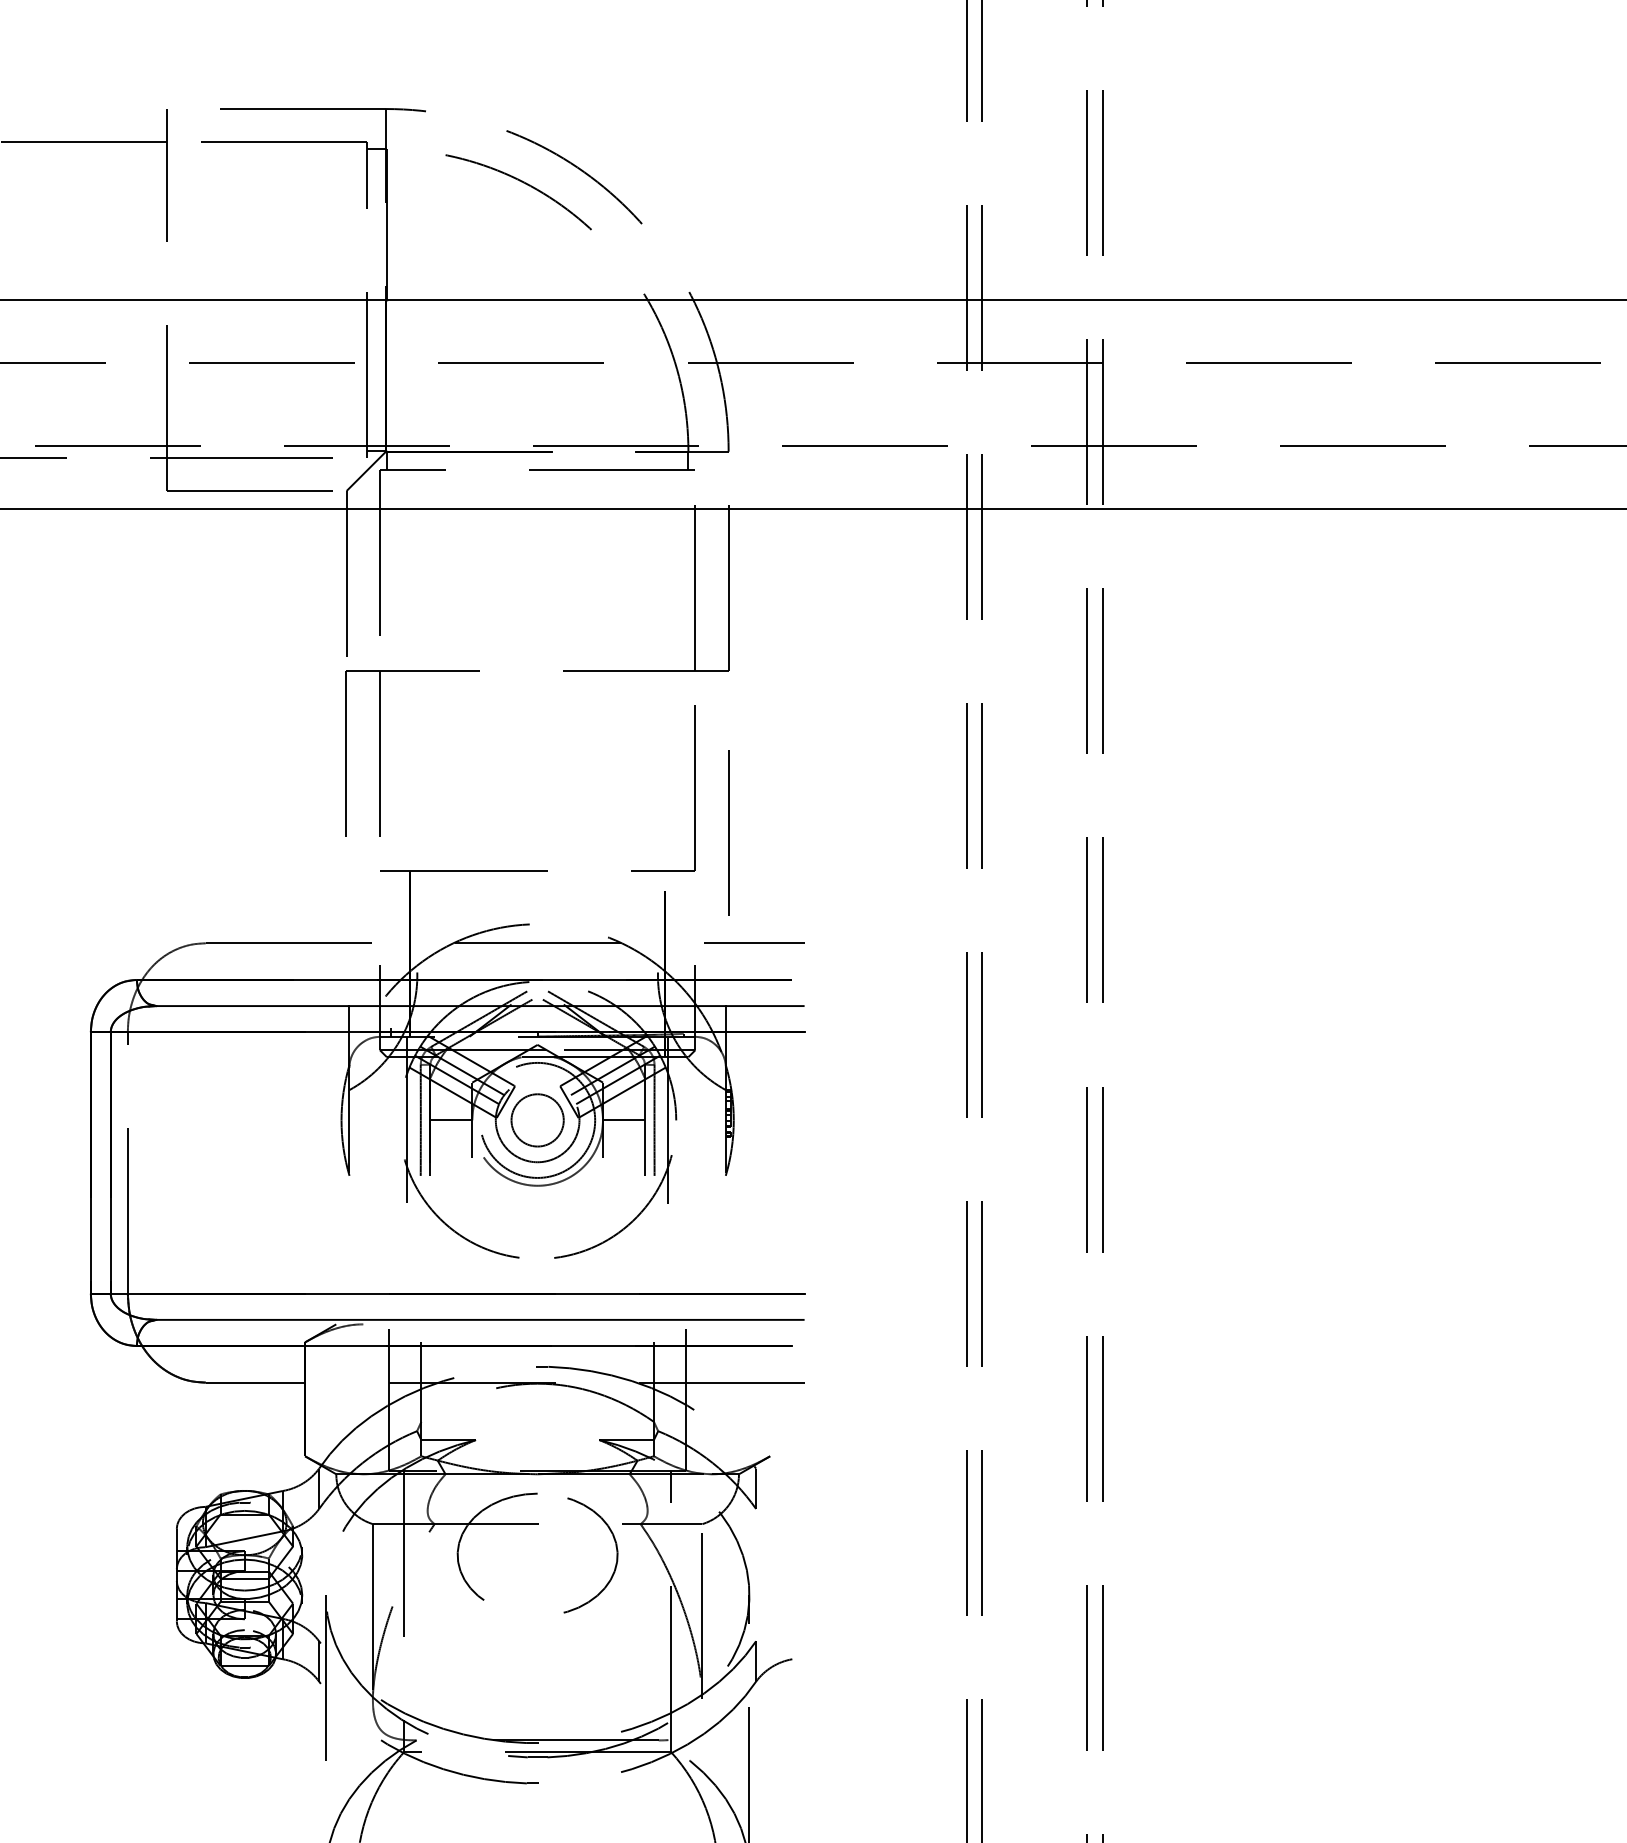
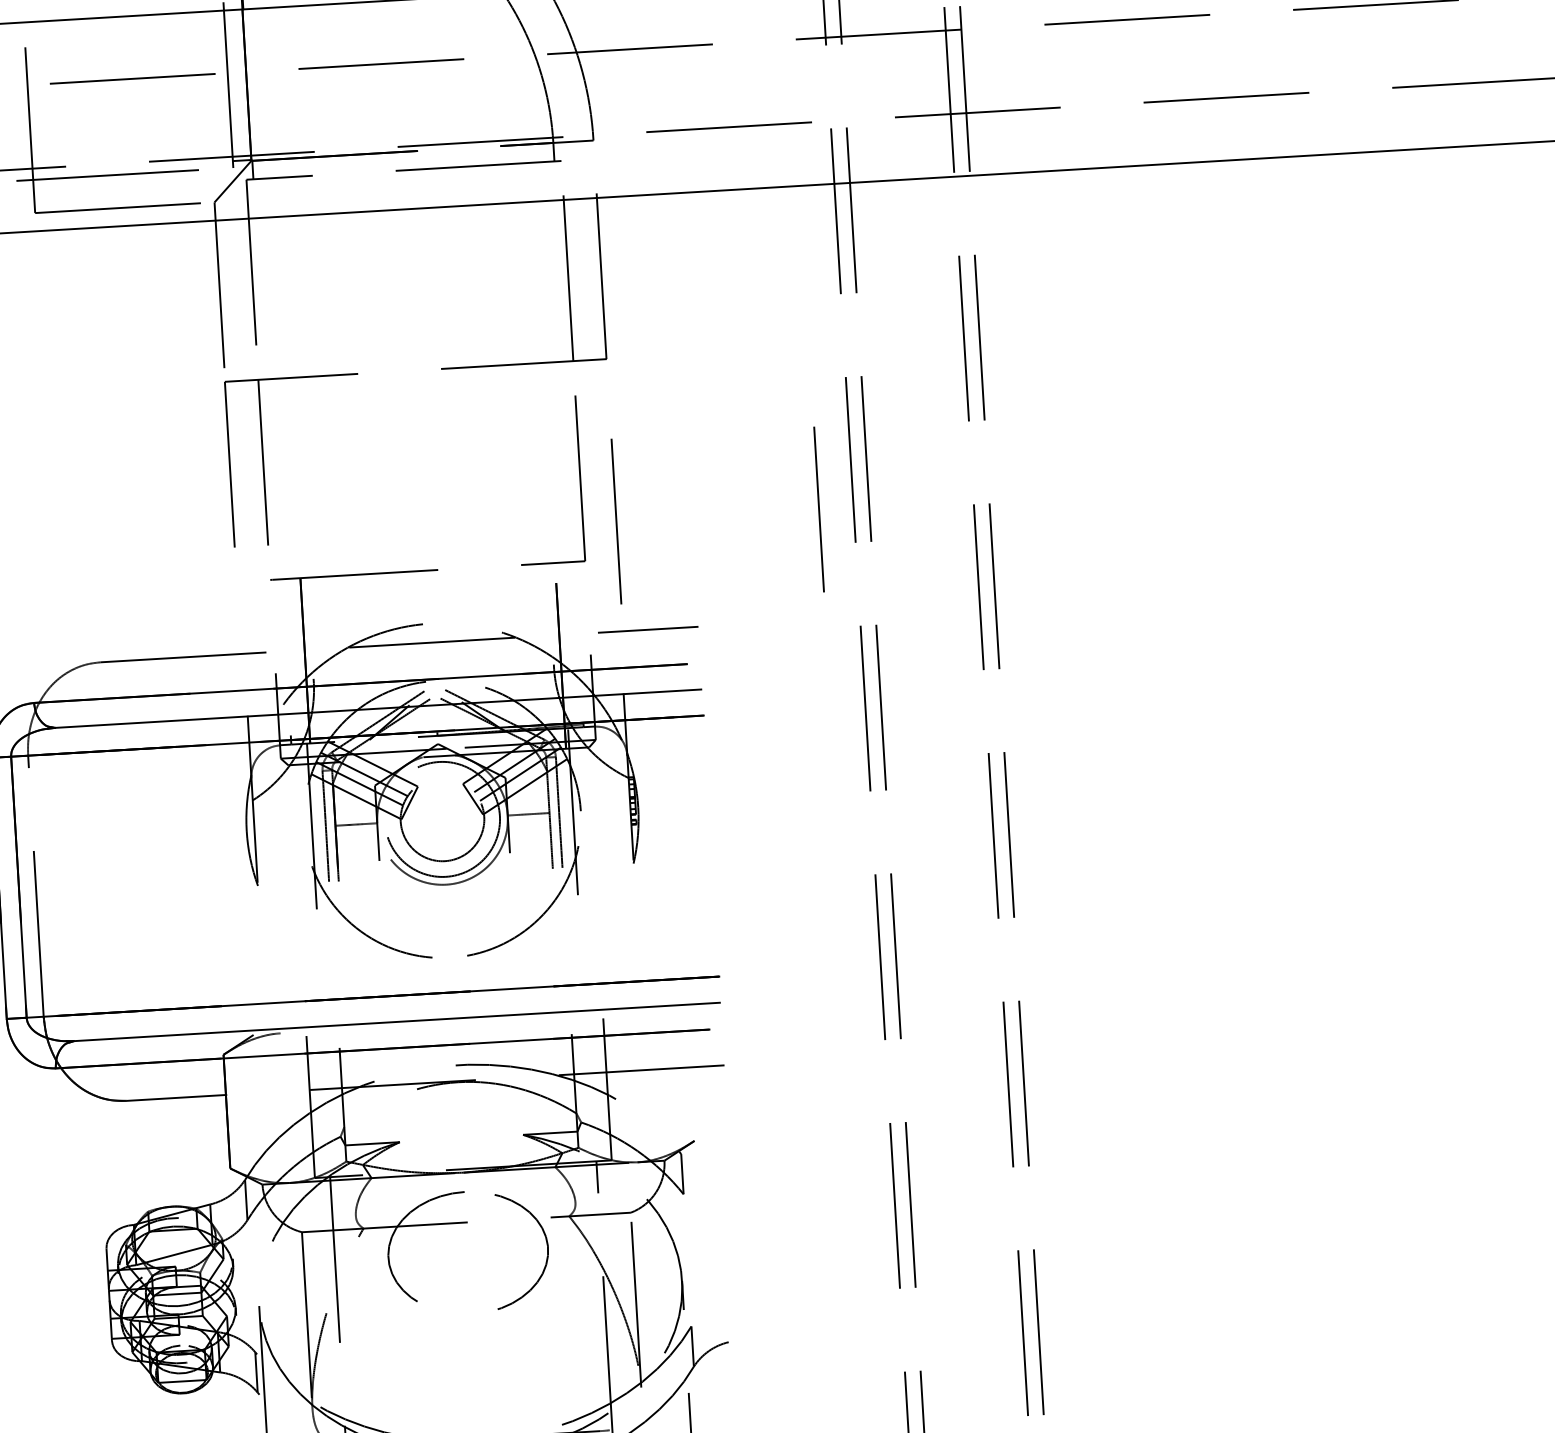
line: (931, 832) -> (818, 508), added
circle: (537, 1120) -> (442, 819), removed

